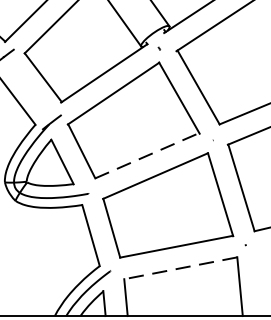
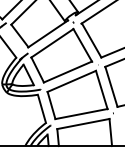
line: (148, 154) -> (68, 71), dashed -> solid
line: (180, 269) -> (83, 124), dashed -> solid

